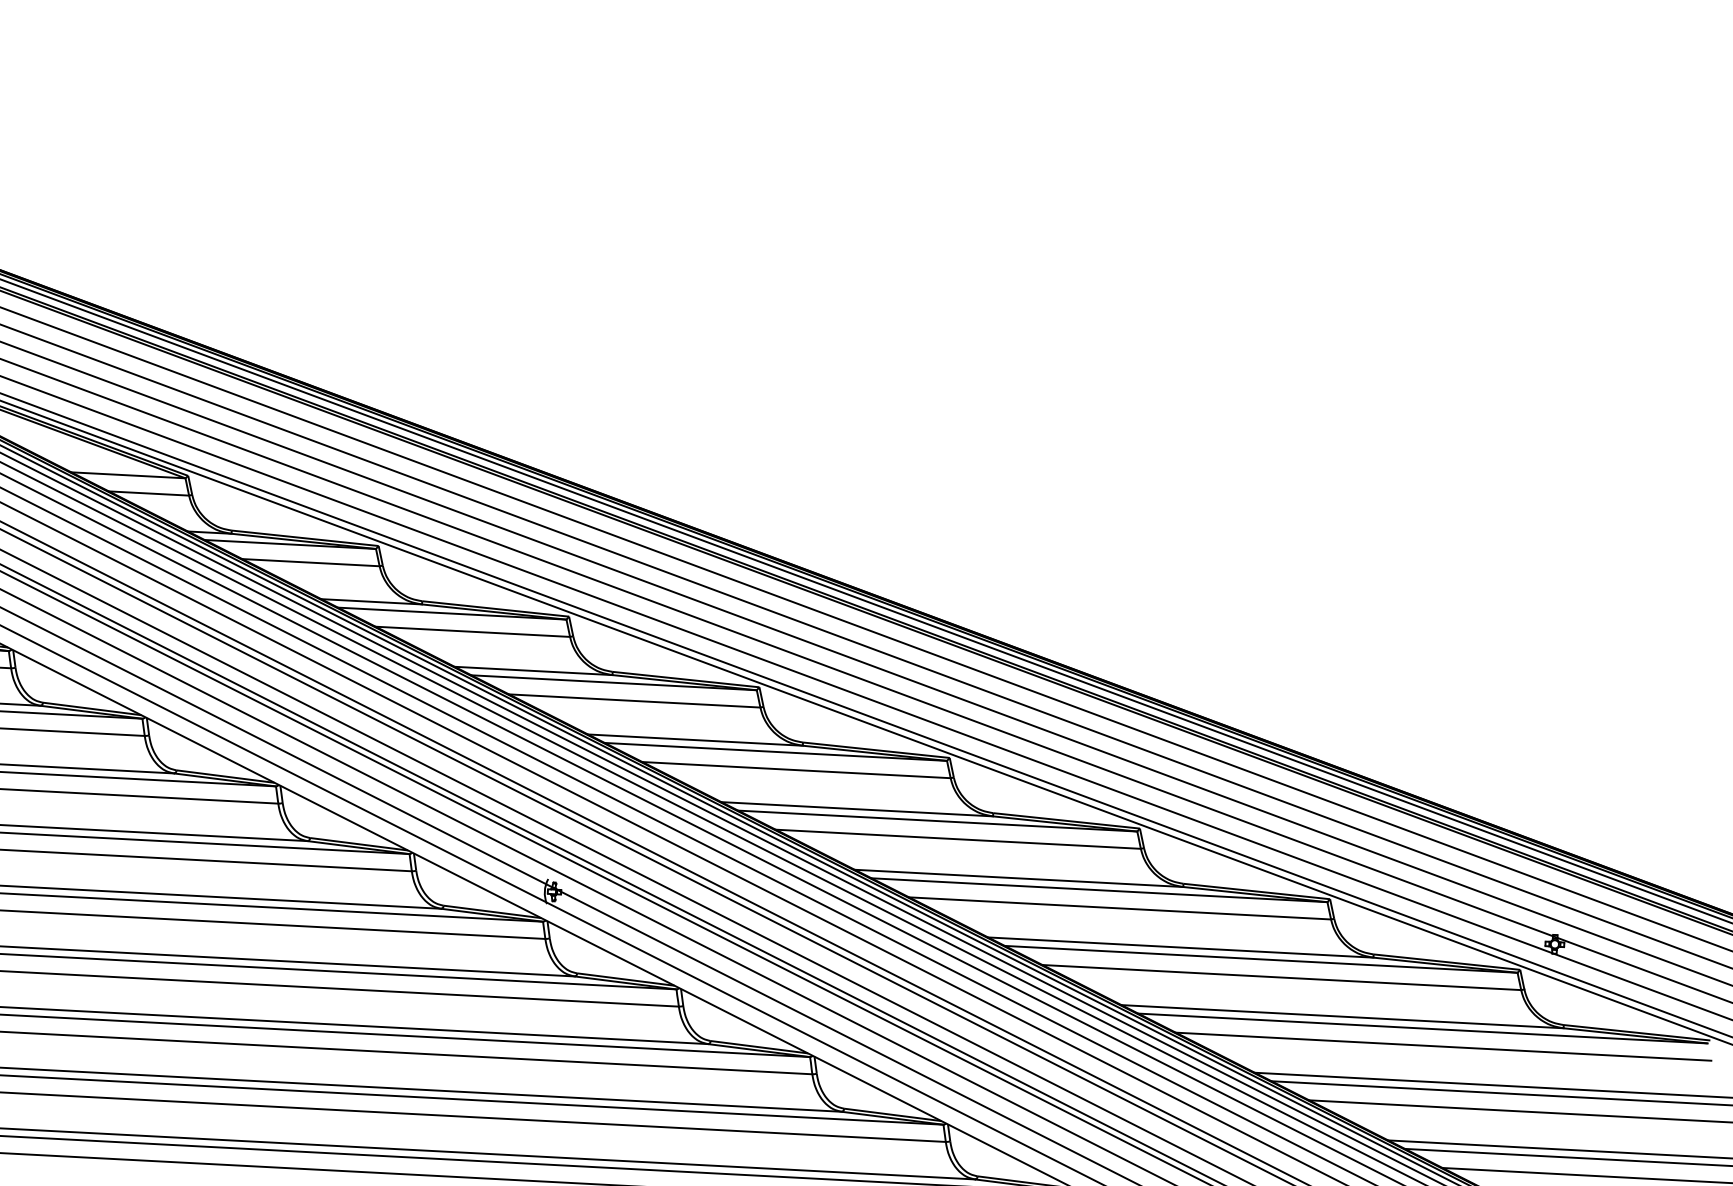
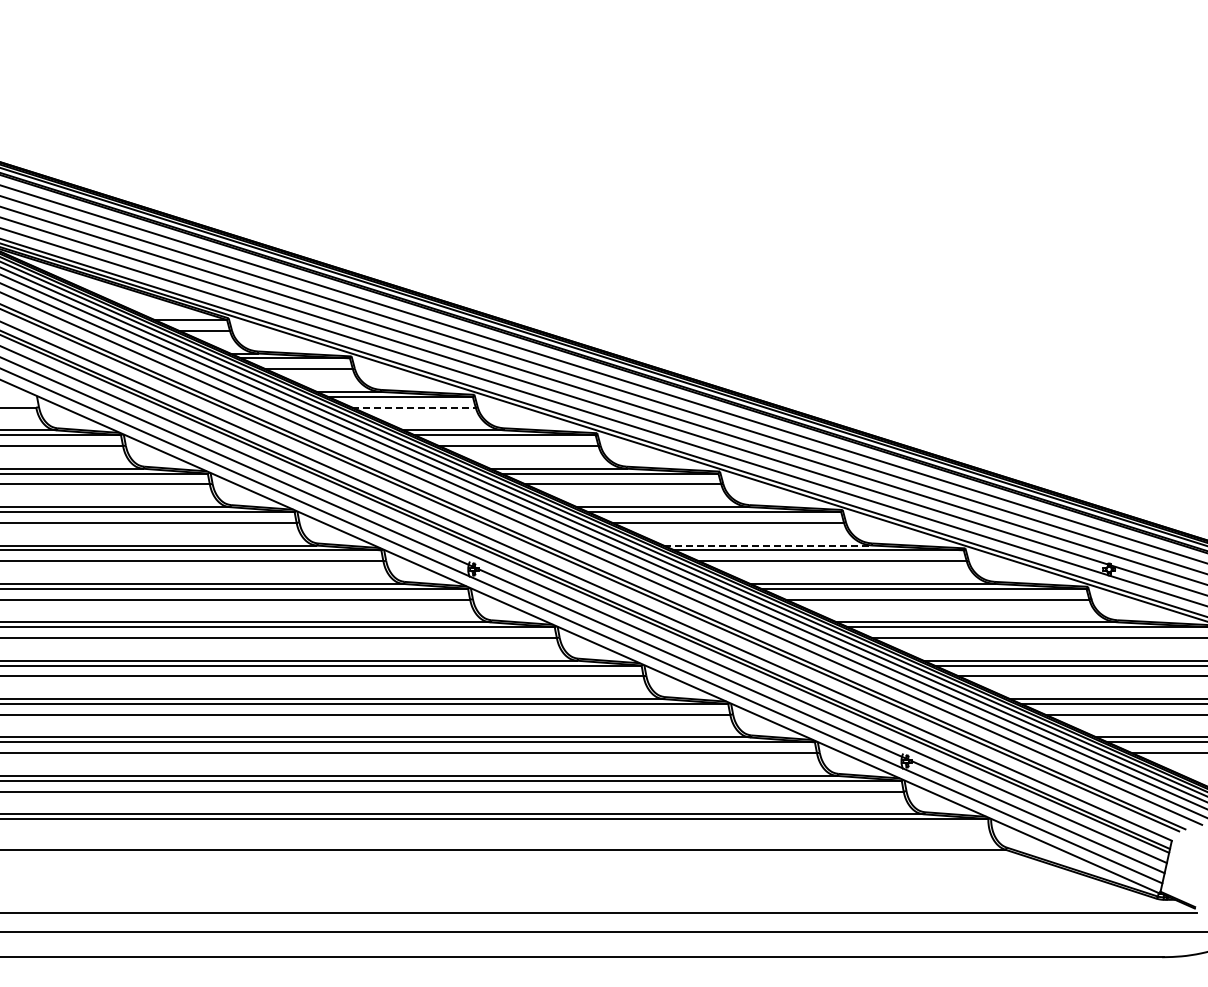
line: (473, 631) -> (414, 407), solid -> dashed
line: (1020, 878) -> (768, 545), solid -> dashed

